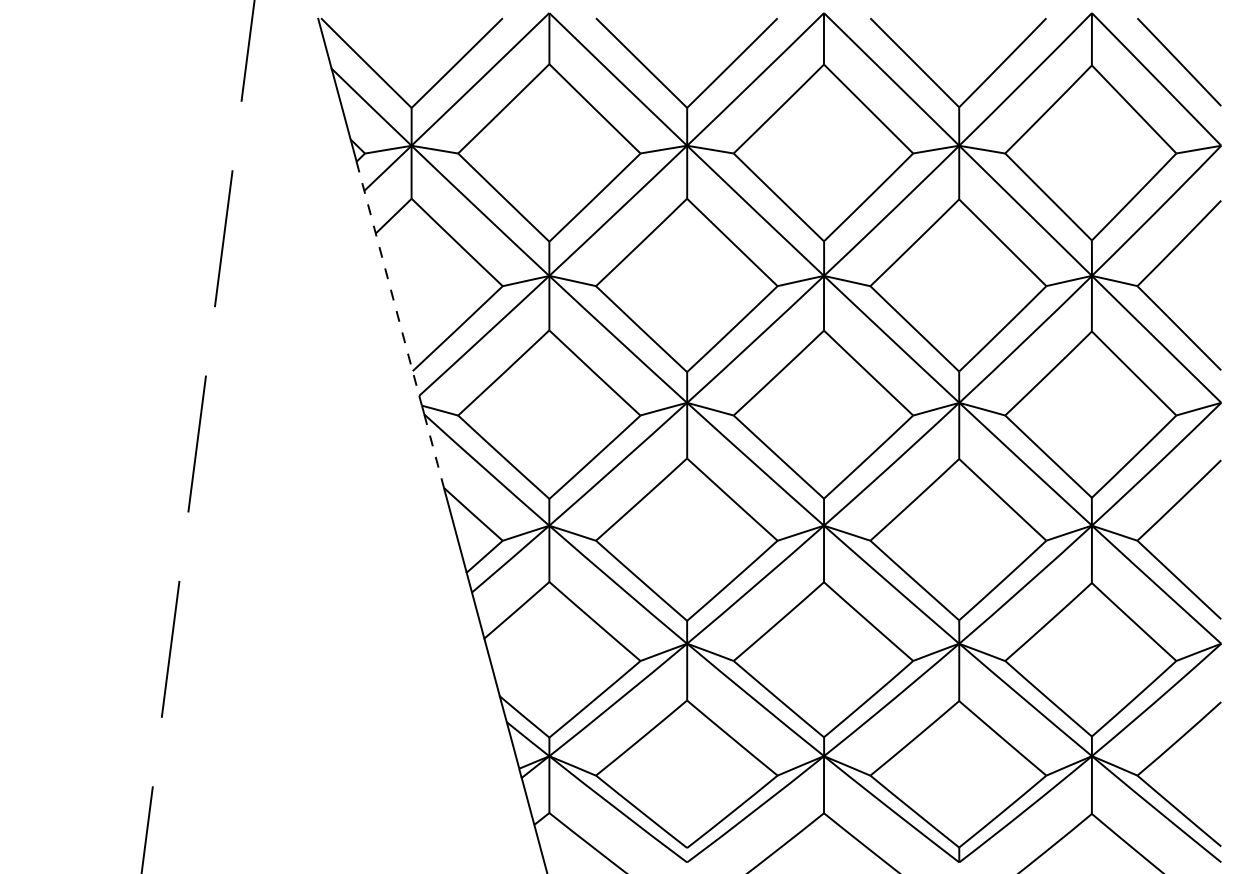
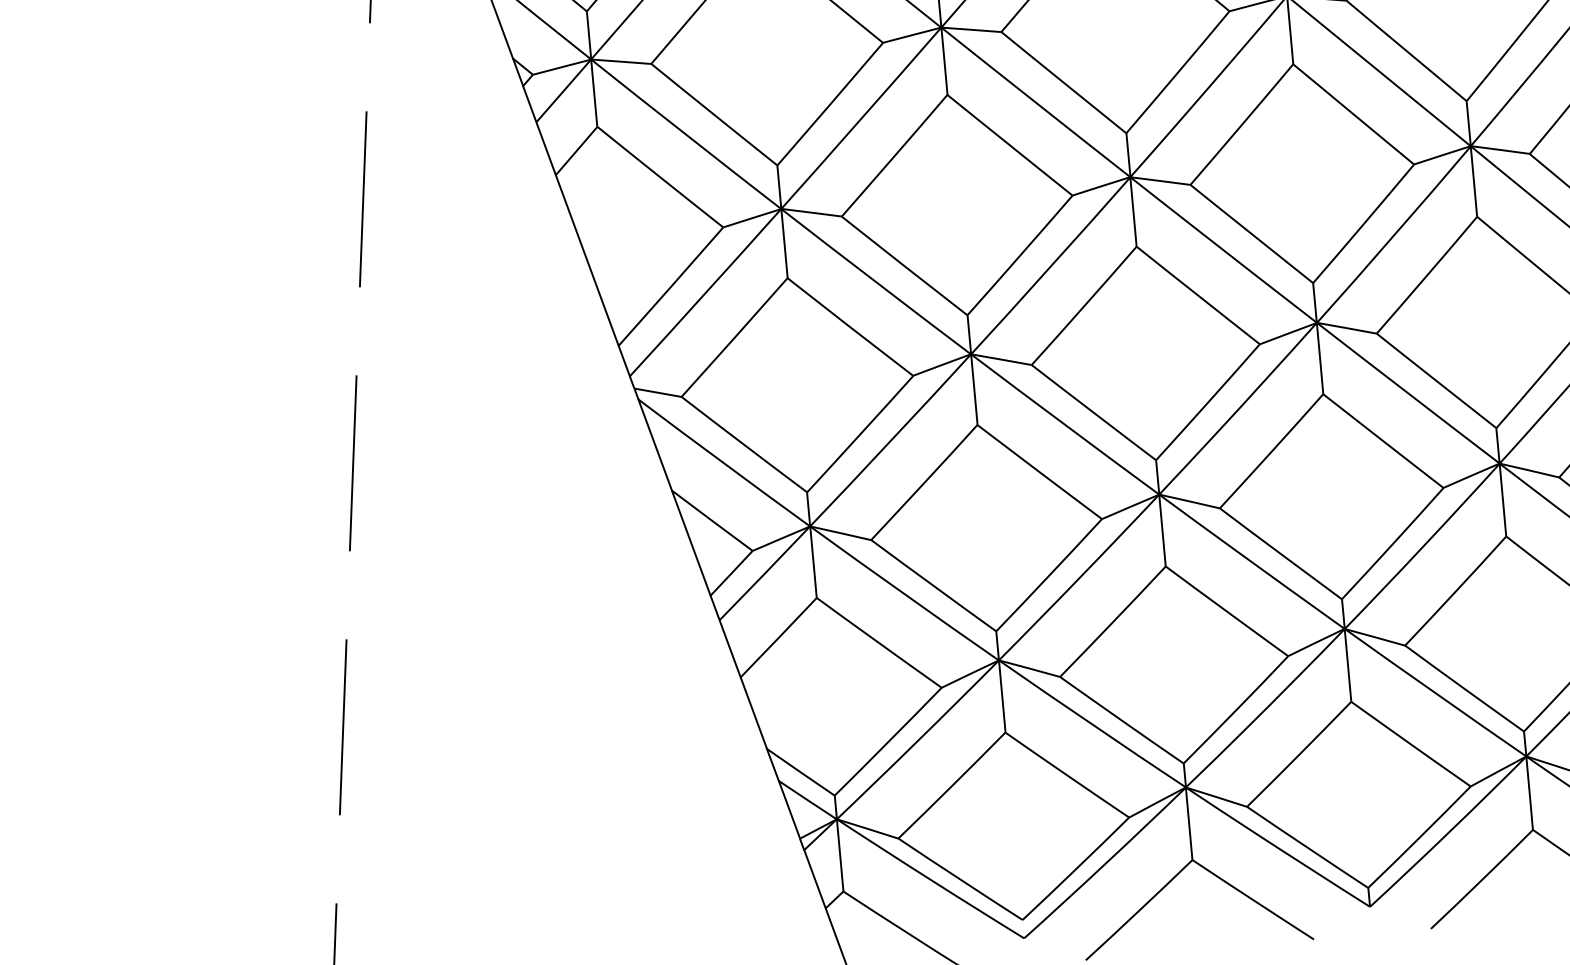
line: (388, 279) -> (577, 232), dashed -> solid
line: (434, 451) -> (655, 445), dashed -> solid

